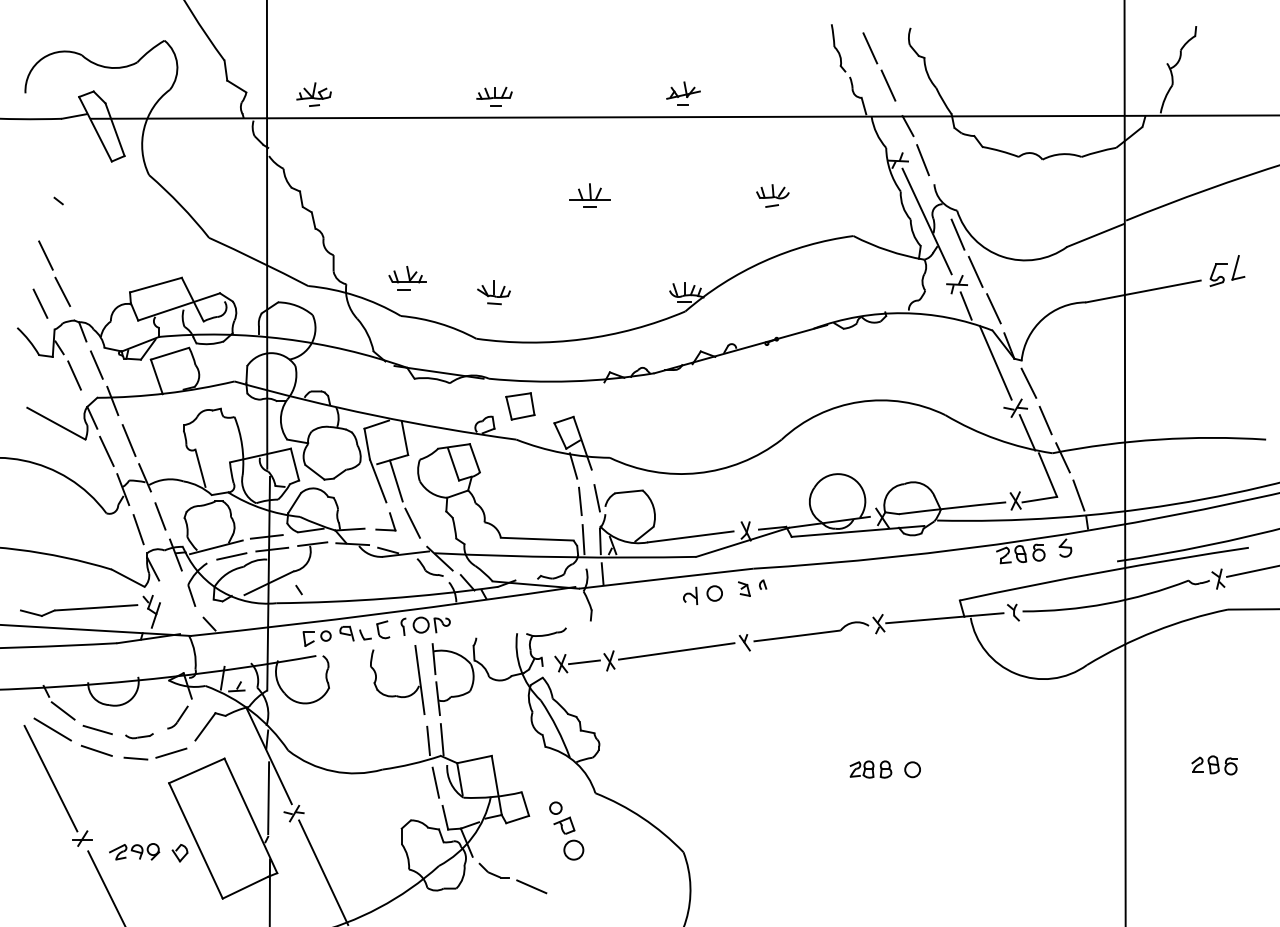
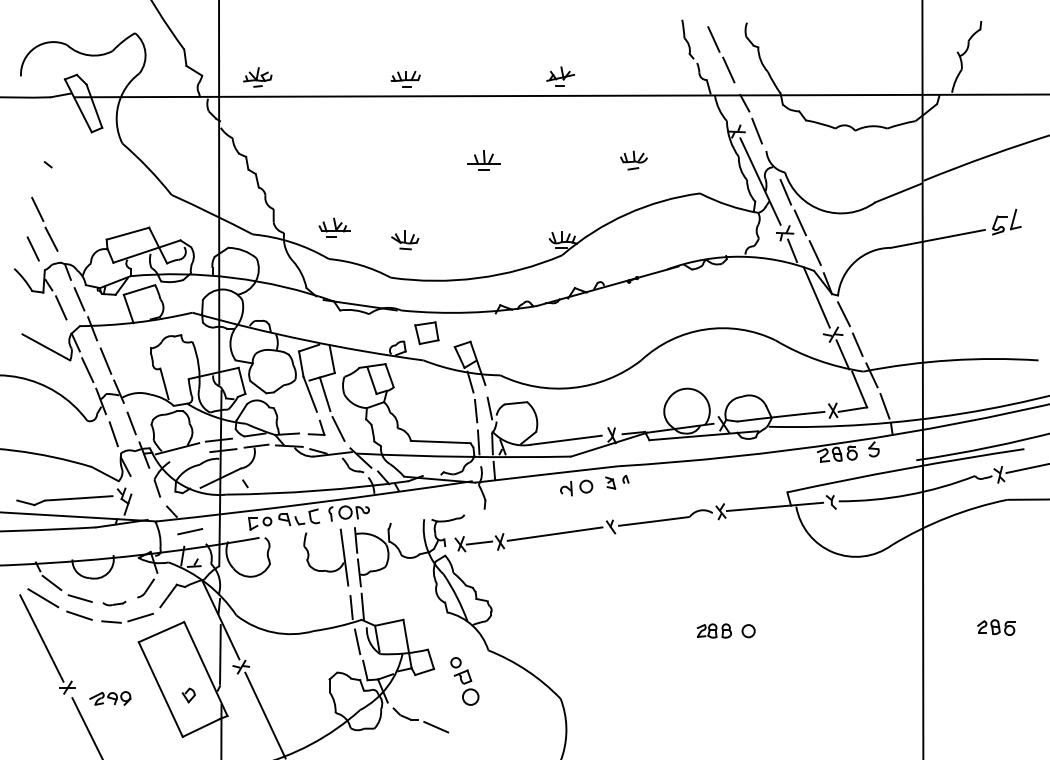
line: (231, 556) -> (189, 531), moved
part: (179, 853) -> (188, 695), moved

